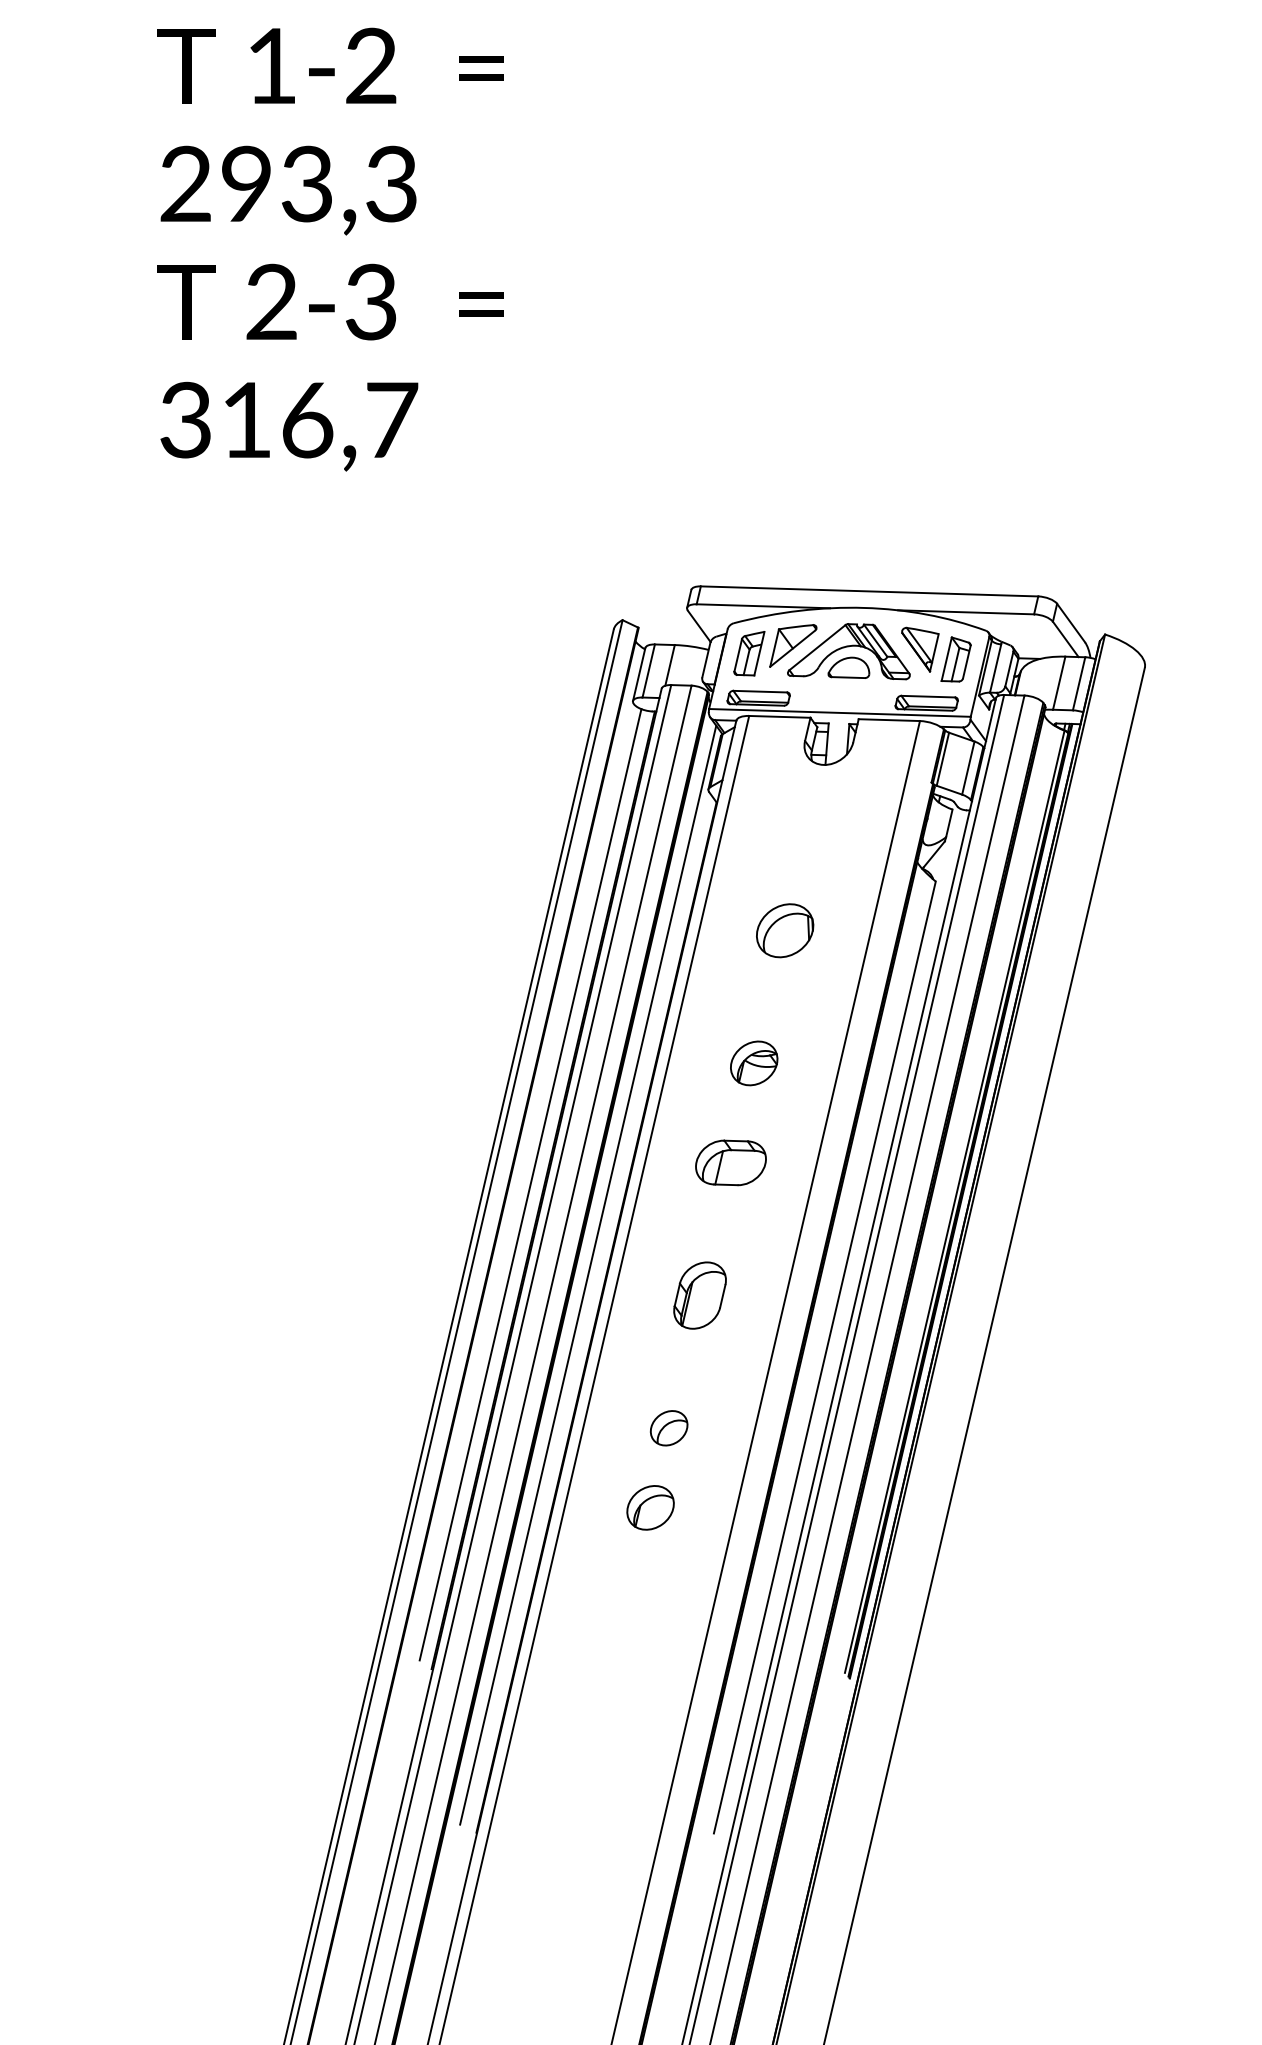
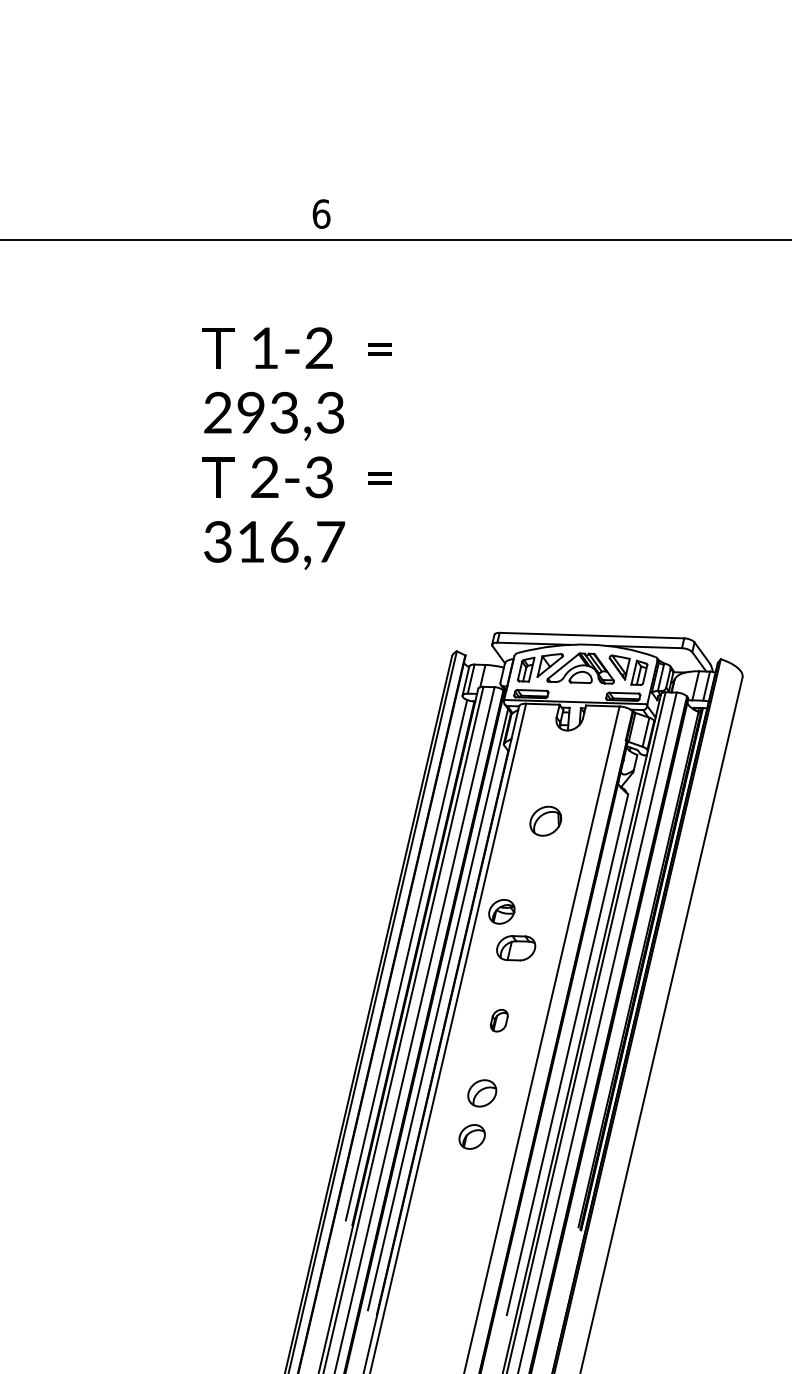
part: (753, 1062) -> (501, 911), moved
part: (700, 1294) -> (499, 1020), size x0.6
part: (669, 1428) -> (482, 1093), size x1.4

